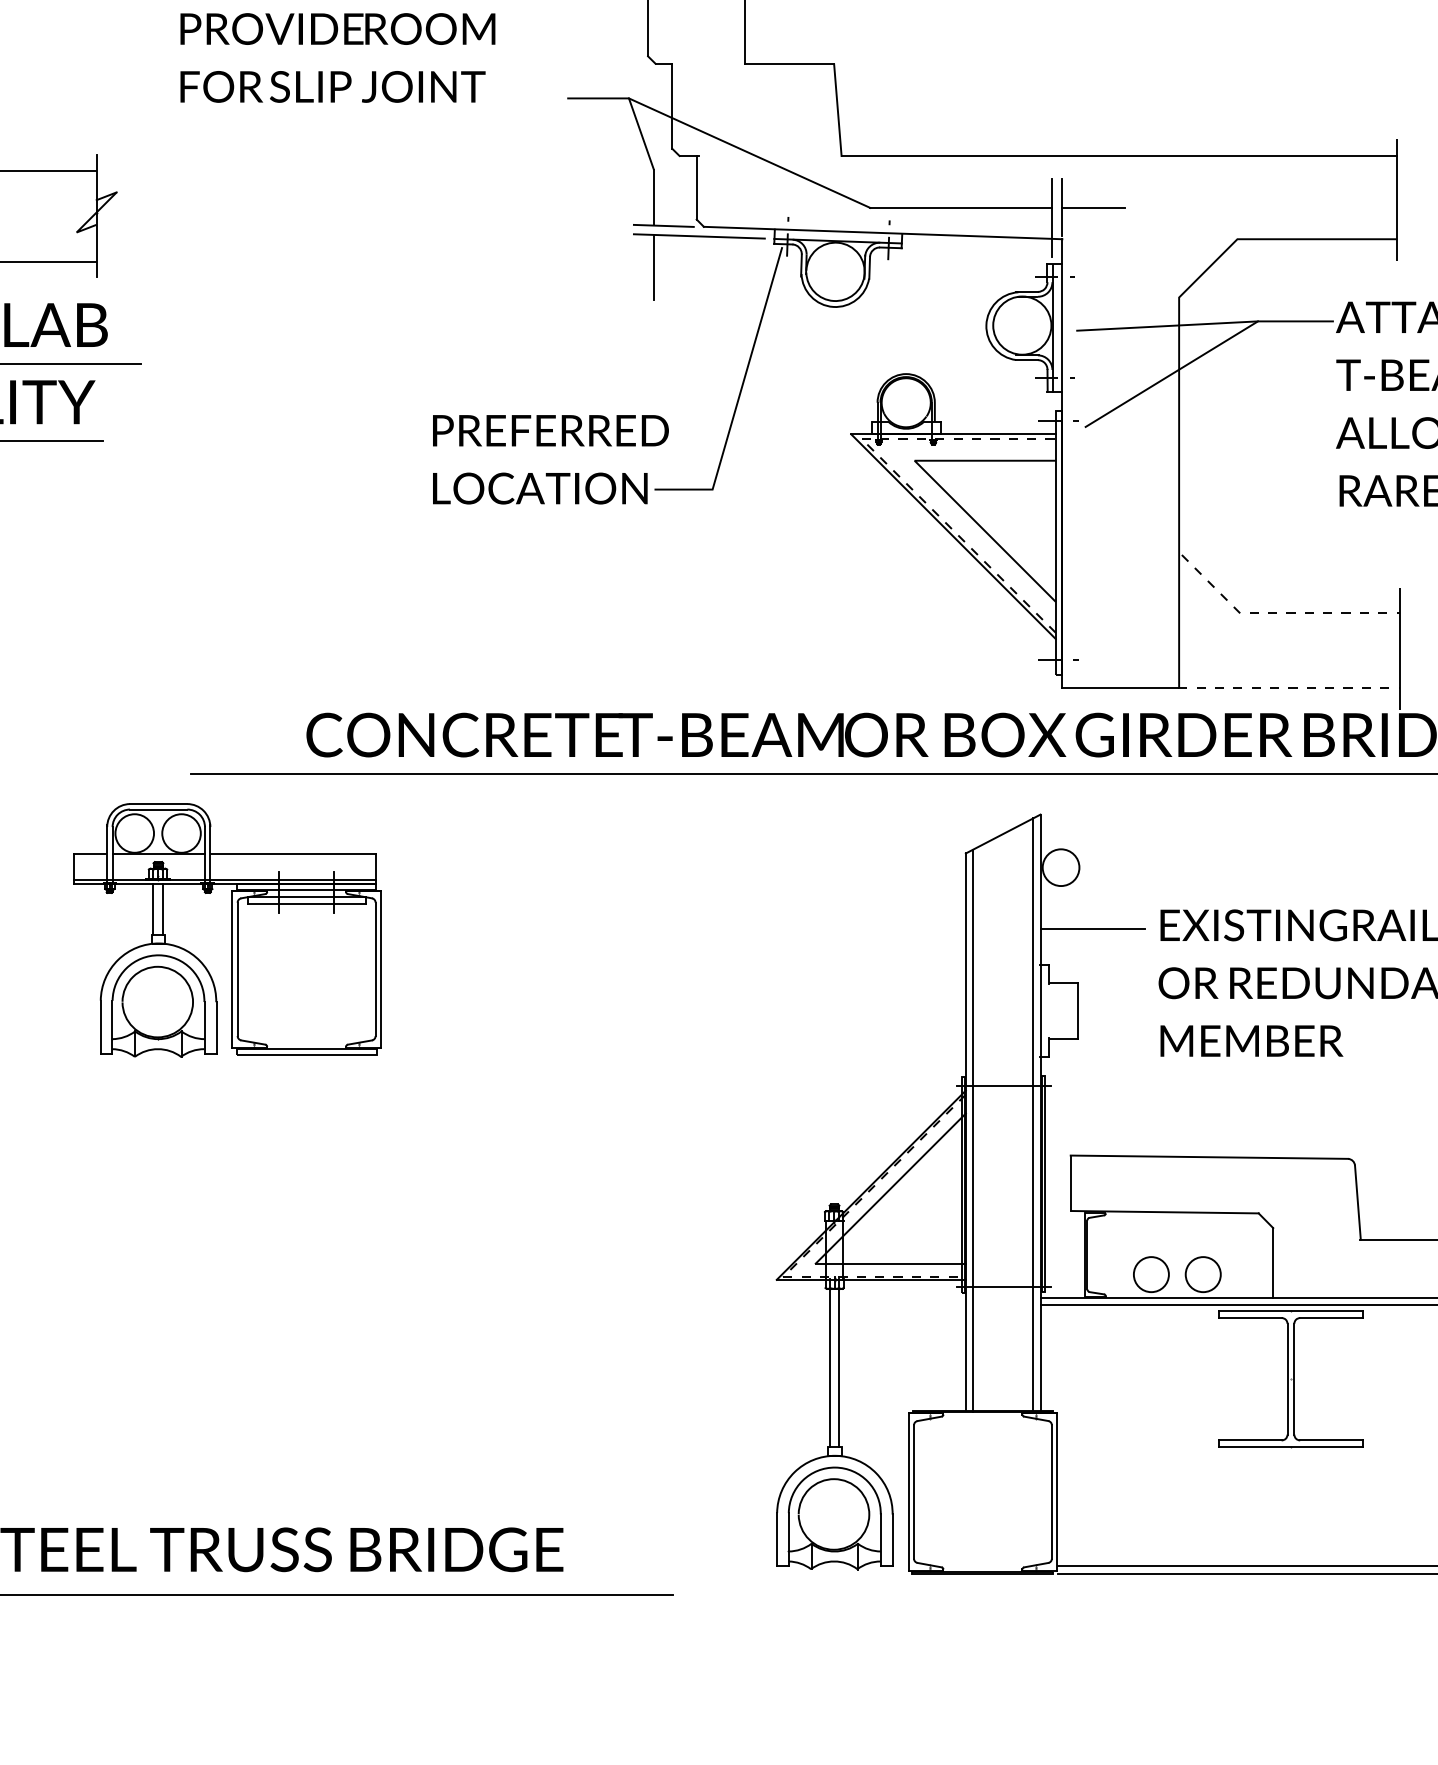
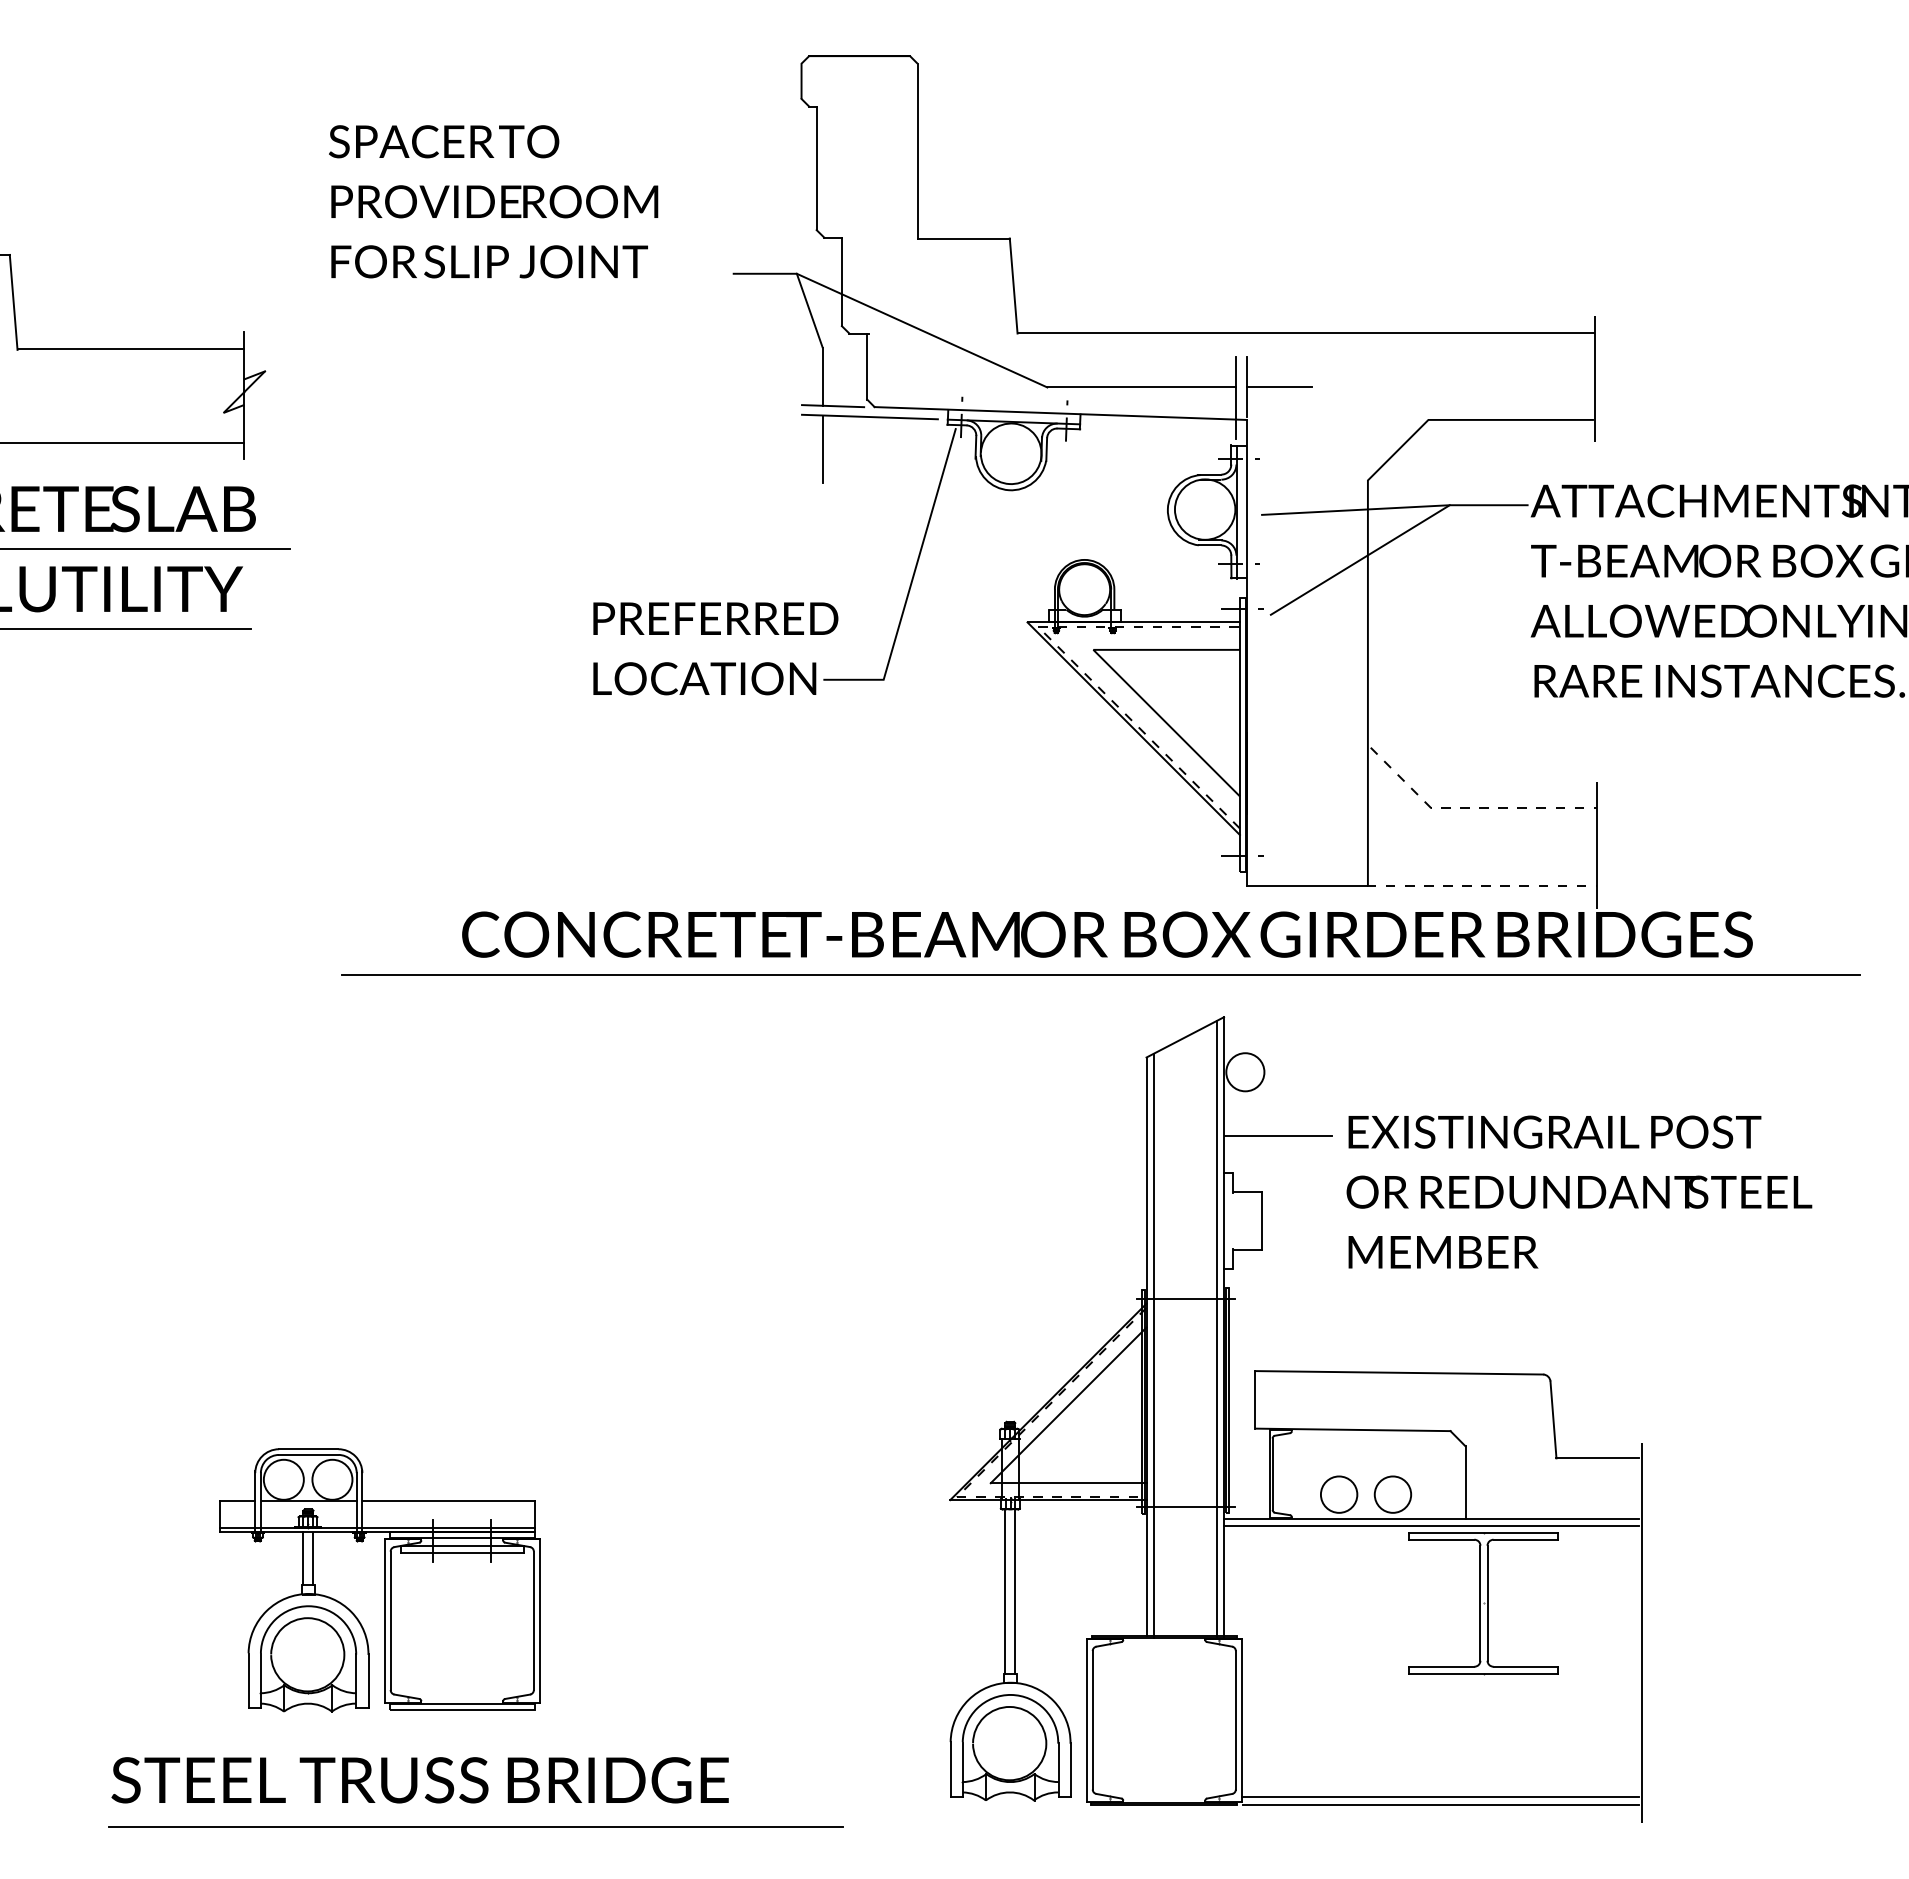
part: (226, 930) -> (379, 1580), moved

